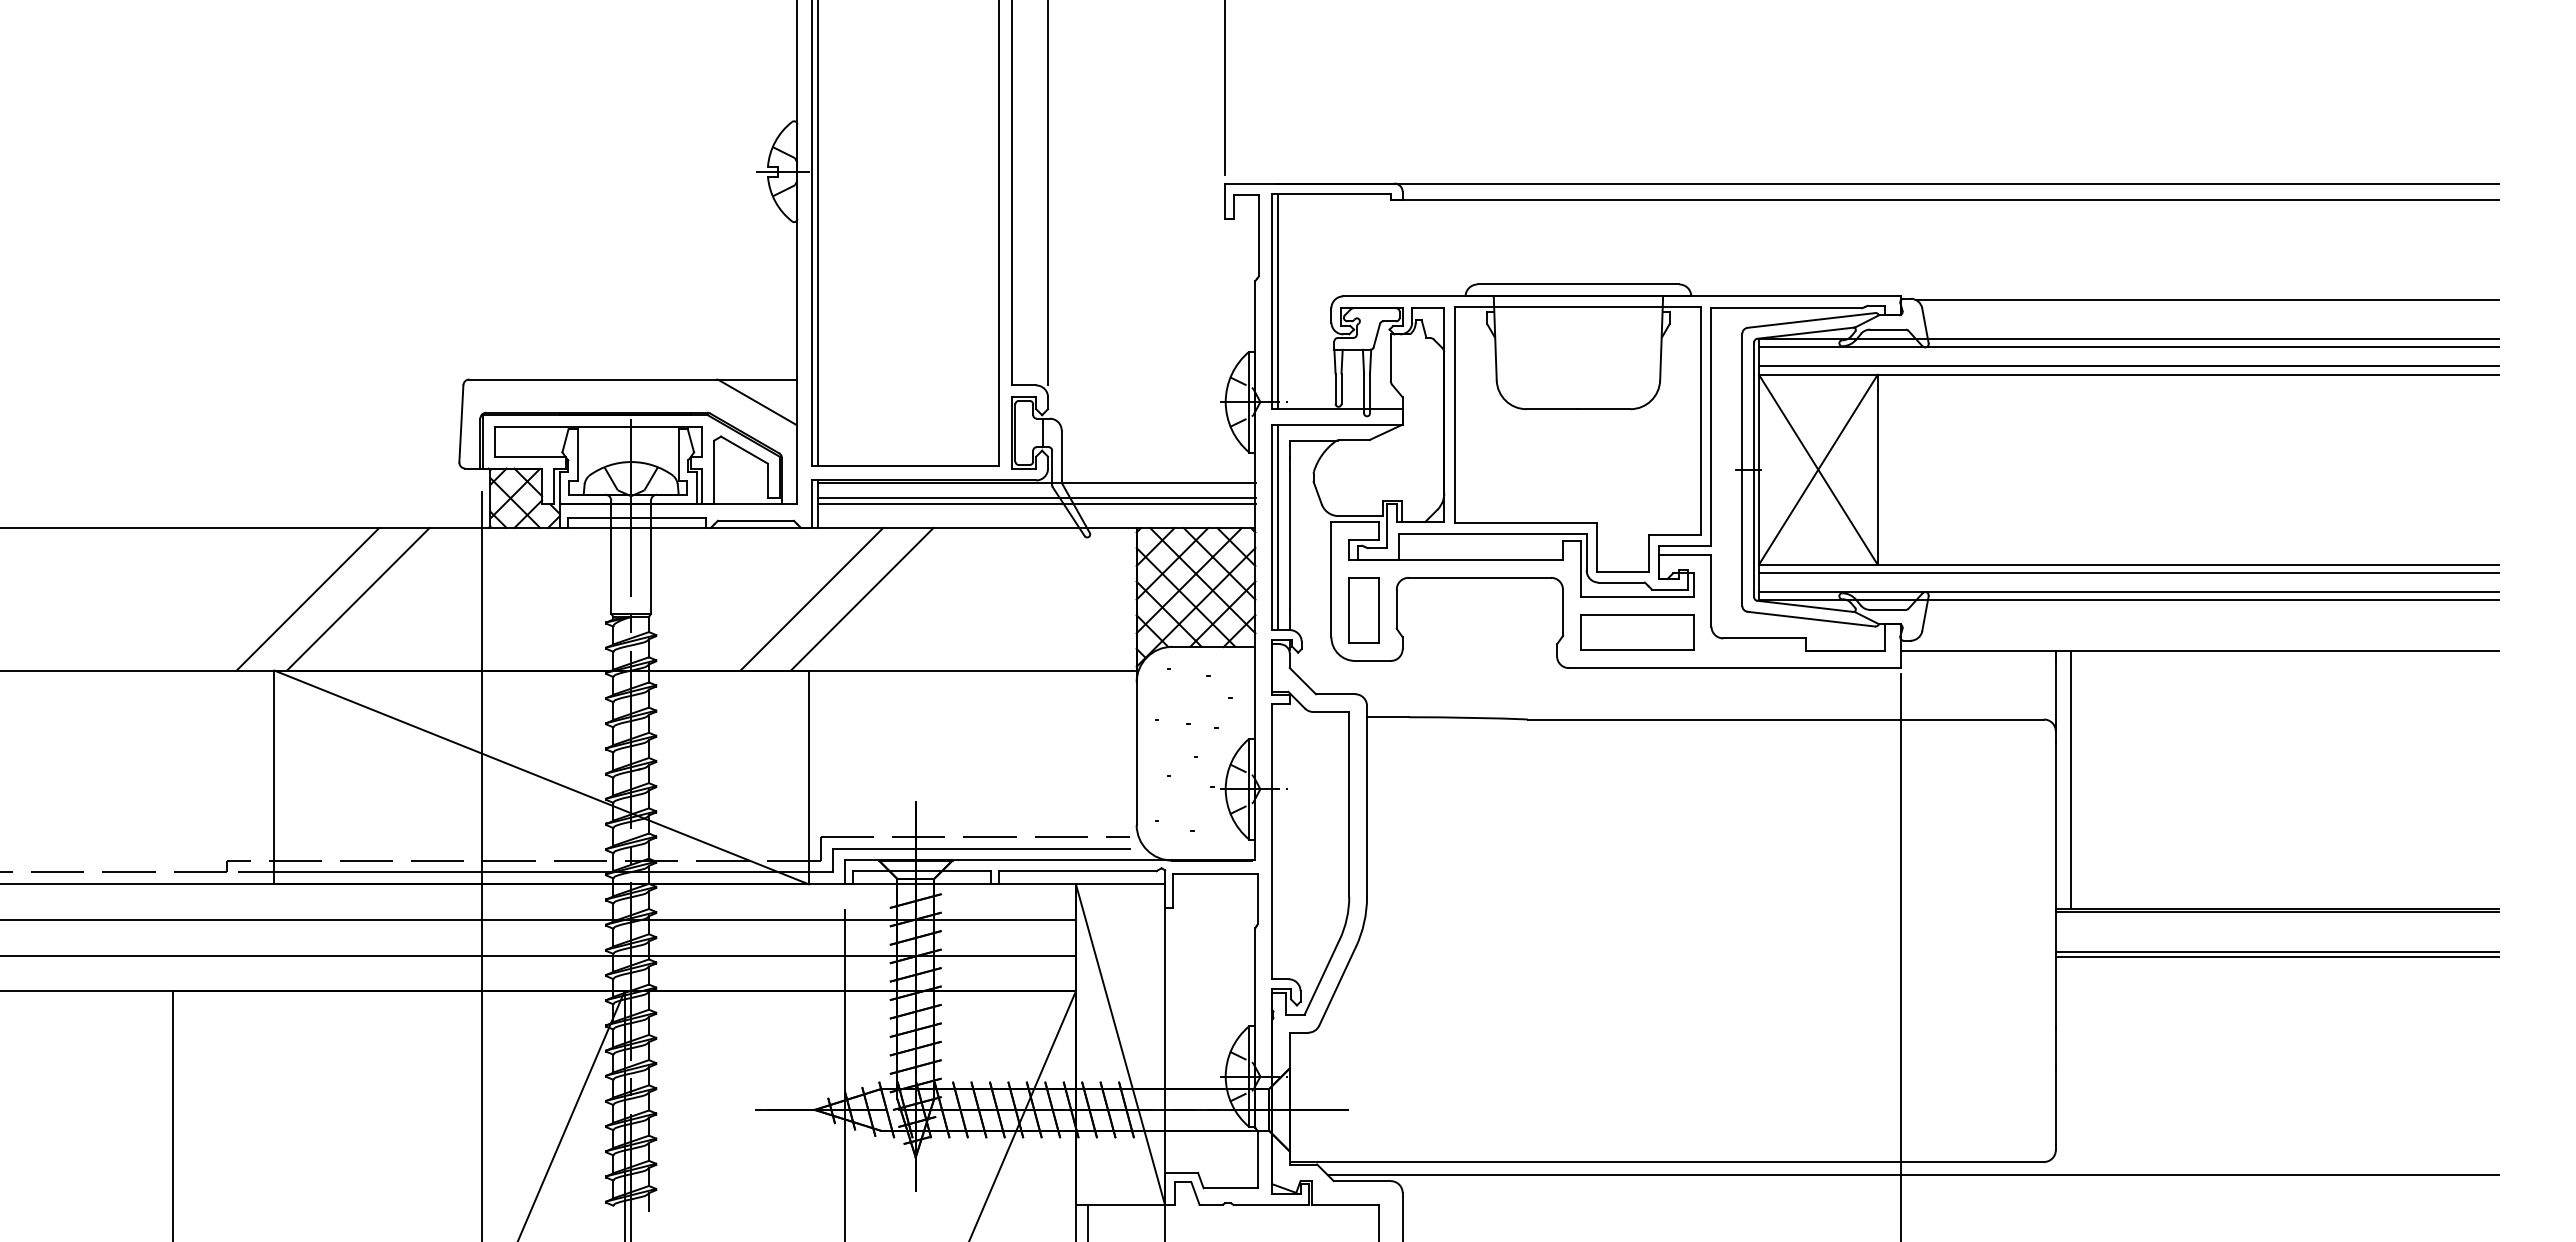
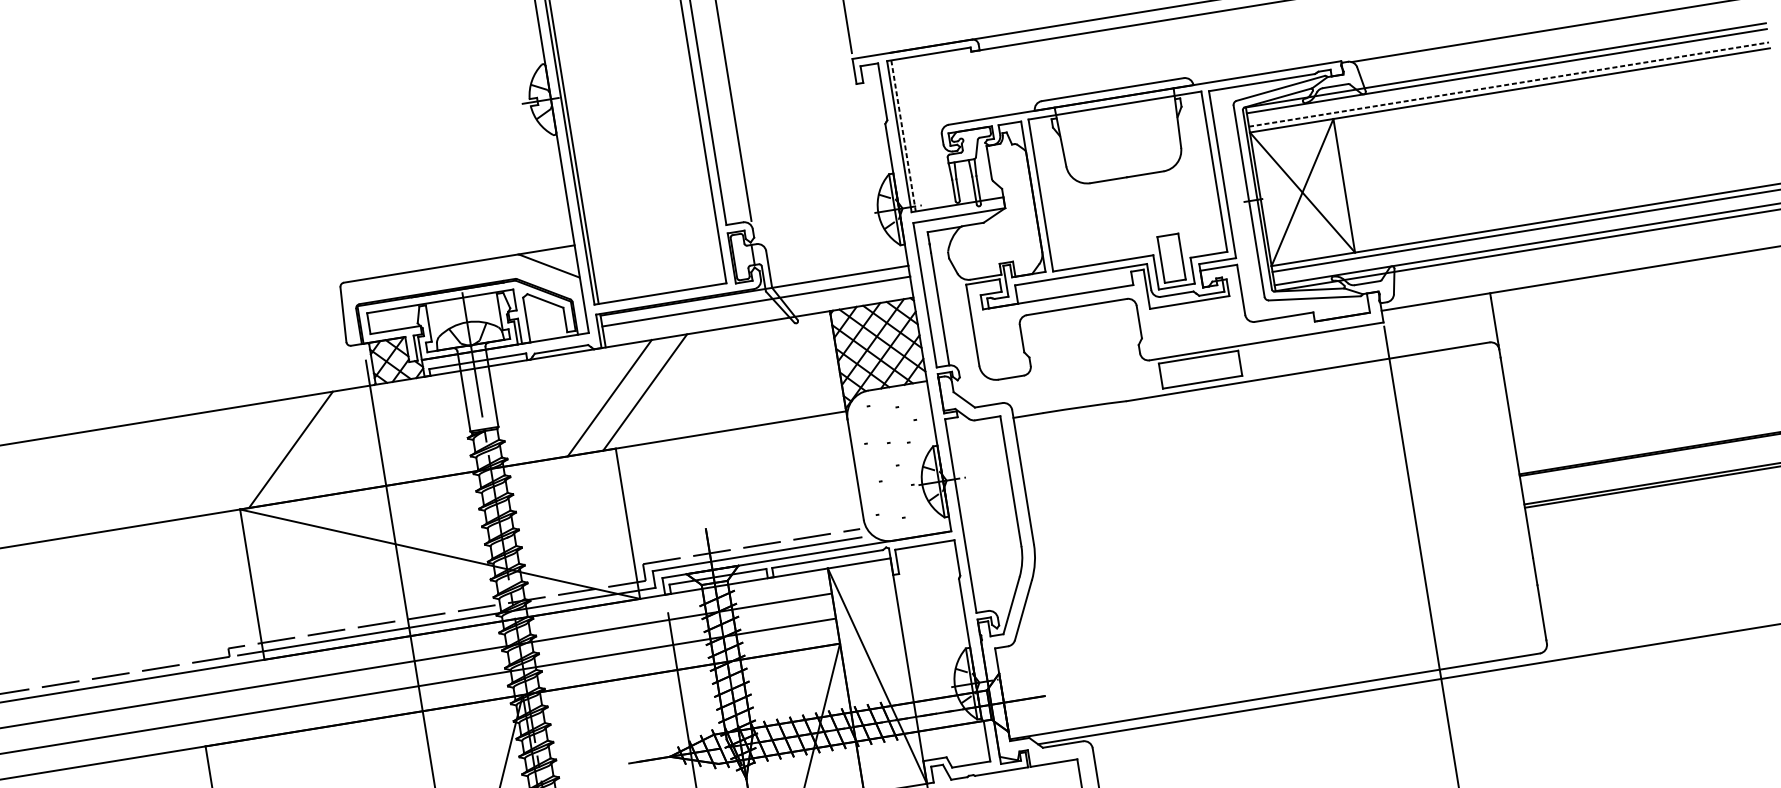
line: (1277, 302) -> (903, 136), solid -> dashed
line: (2128, 366) -> (1508, 84), solid -> dashed
line: (1036, 504) -> (756, 305), removed
line: (1277, 527) -> (928, 294), removed
line: (307, 599) -> (255, 455), removed
part: (1363, 610) -> (1171, 258), moved
part: (1637, 632) -> (1200, 369), moved
line: (2070, 780) -> (1515, 382), removed

